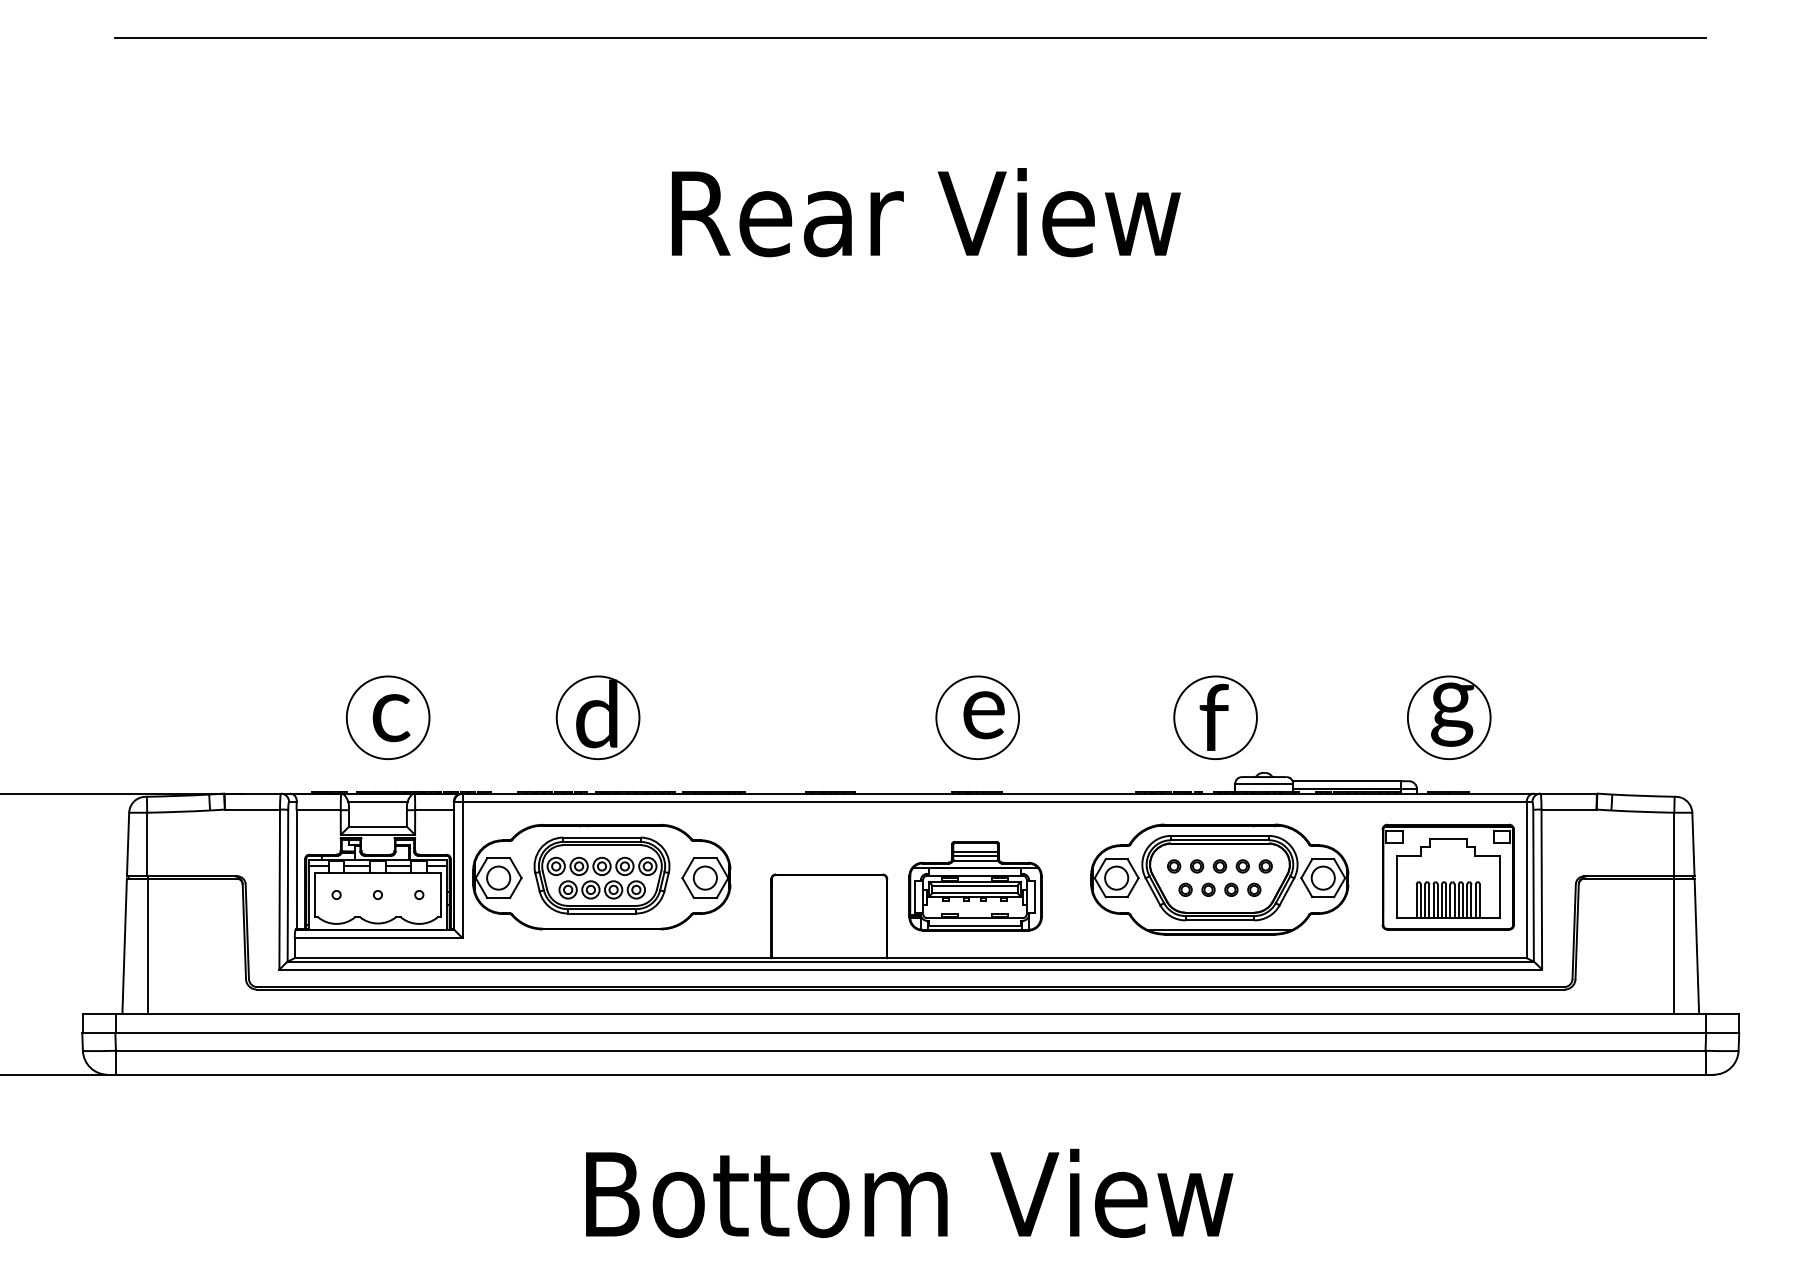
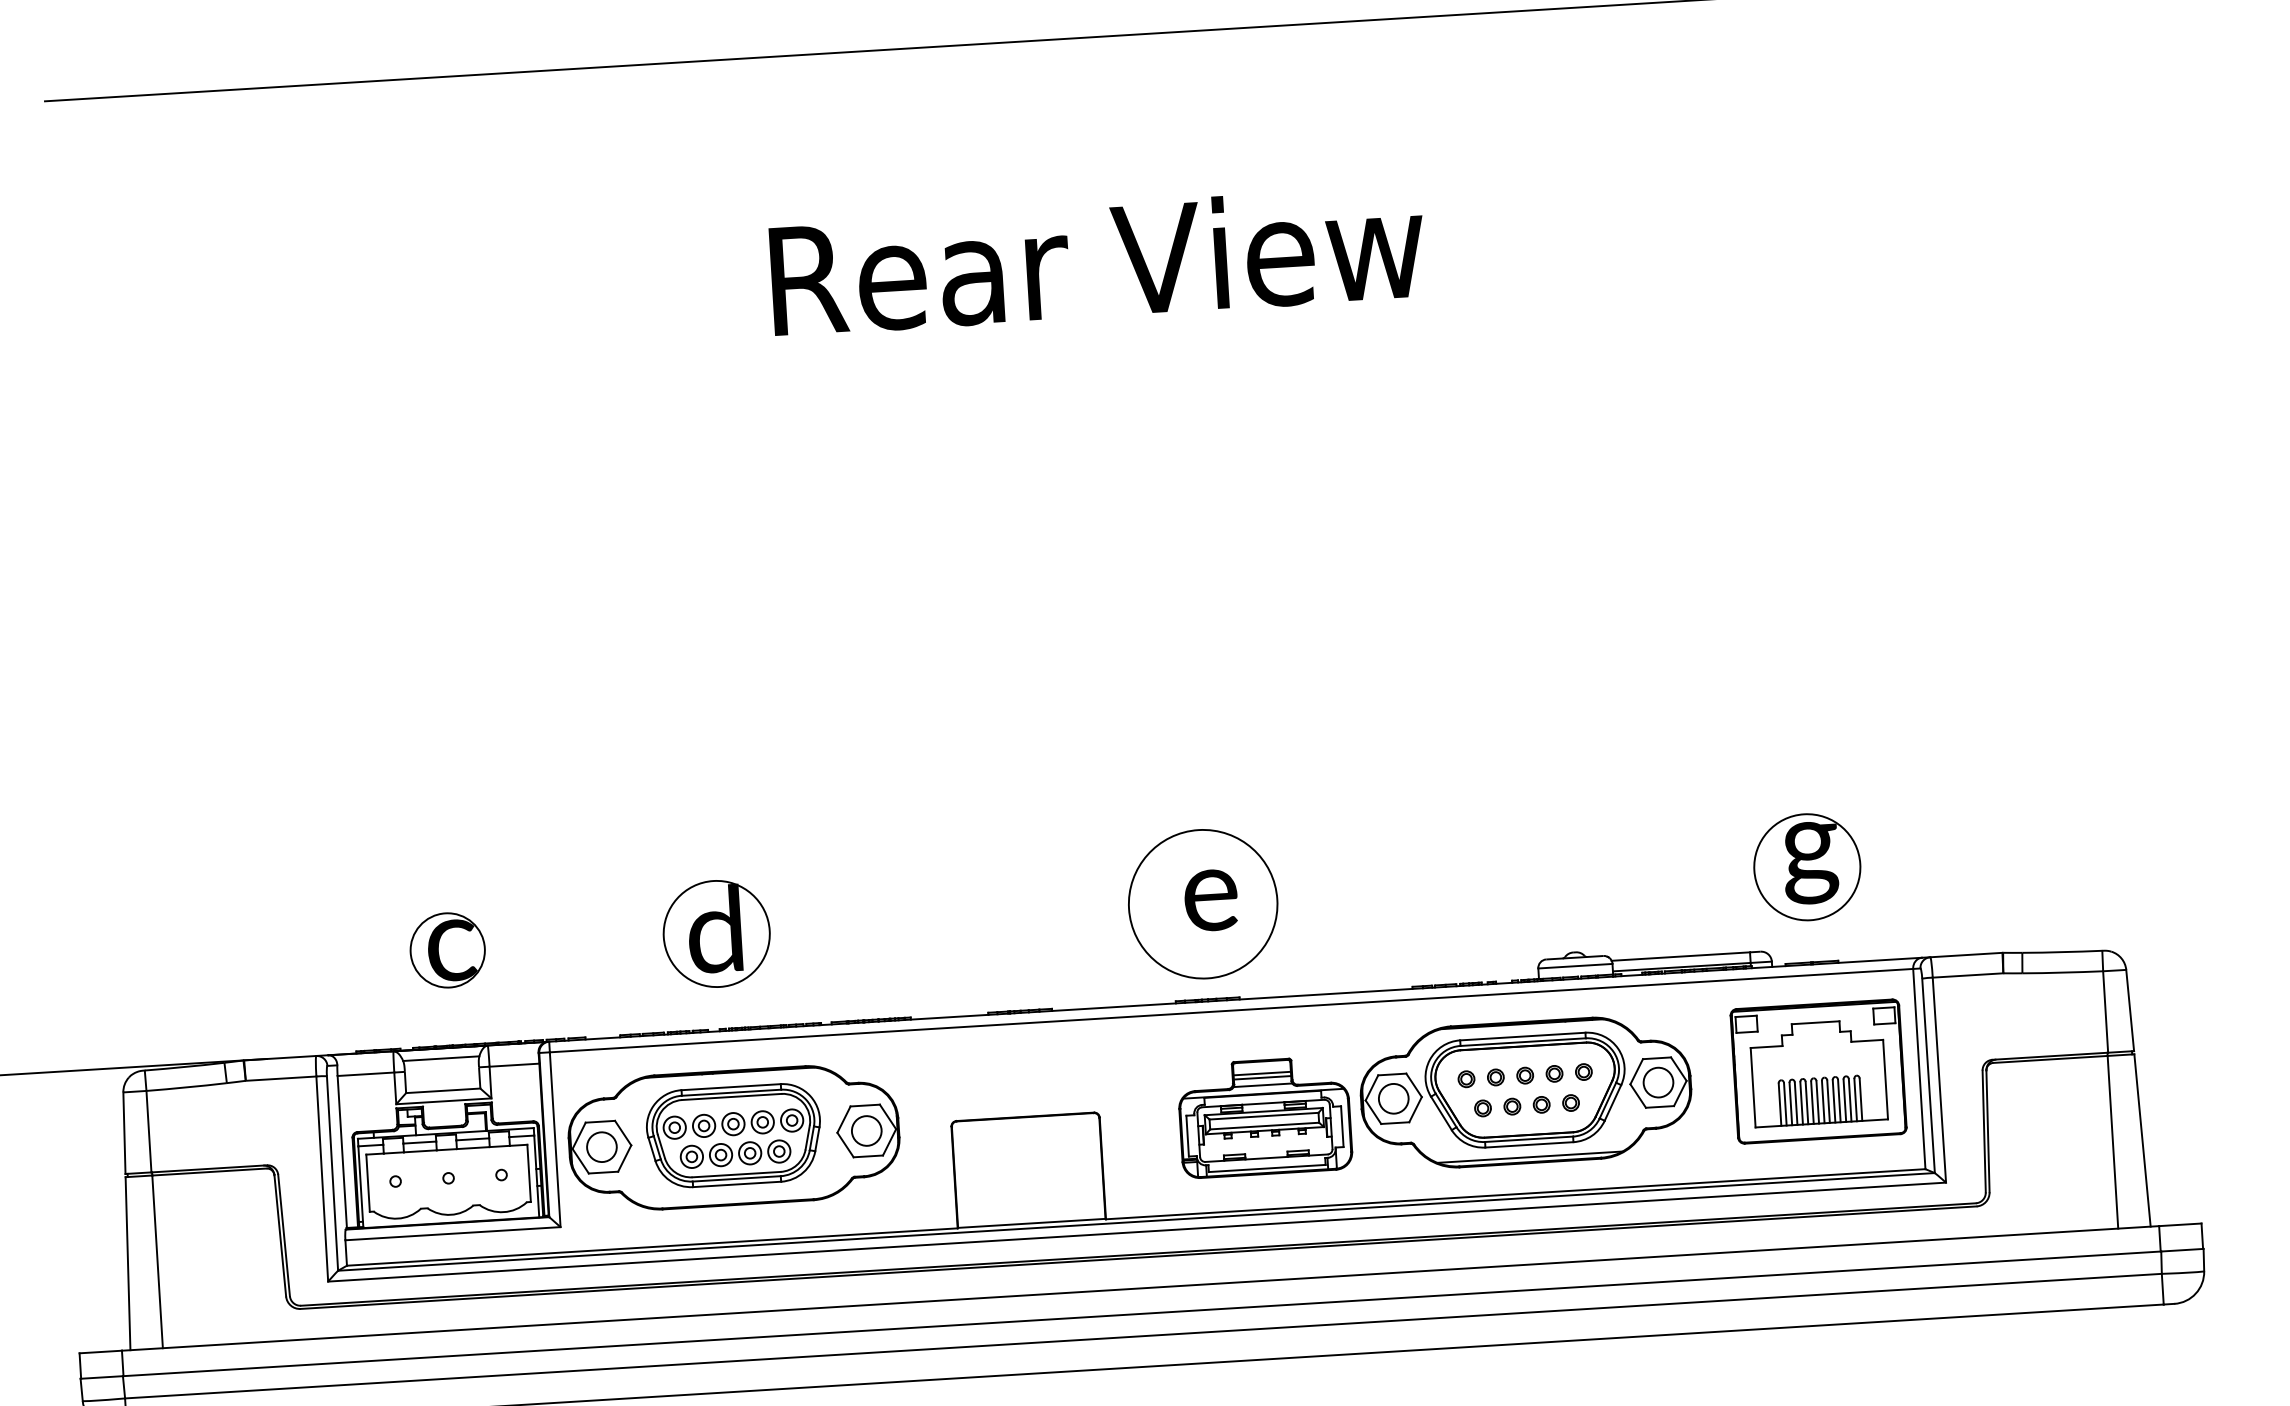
circle: (387, 717) -> (446, 950), size x0.7
circle: (977, 717) -> (1202, 903), size x1.4
part: (1215, 717) -> (1507, 885), removed
part: (975, 886) -> (1264, 1117), moved

